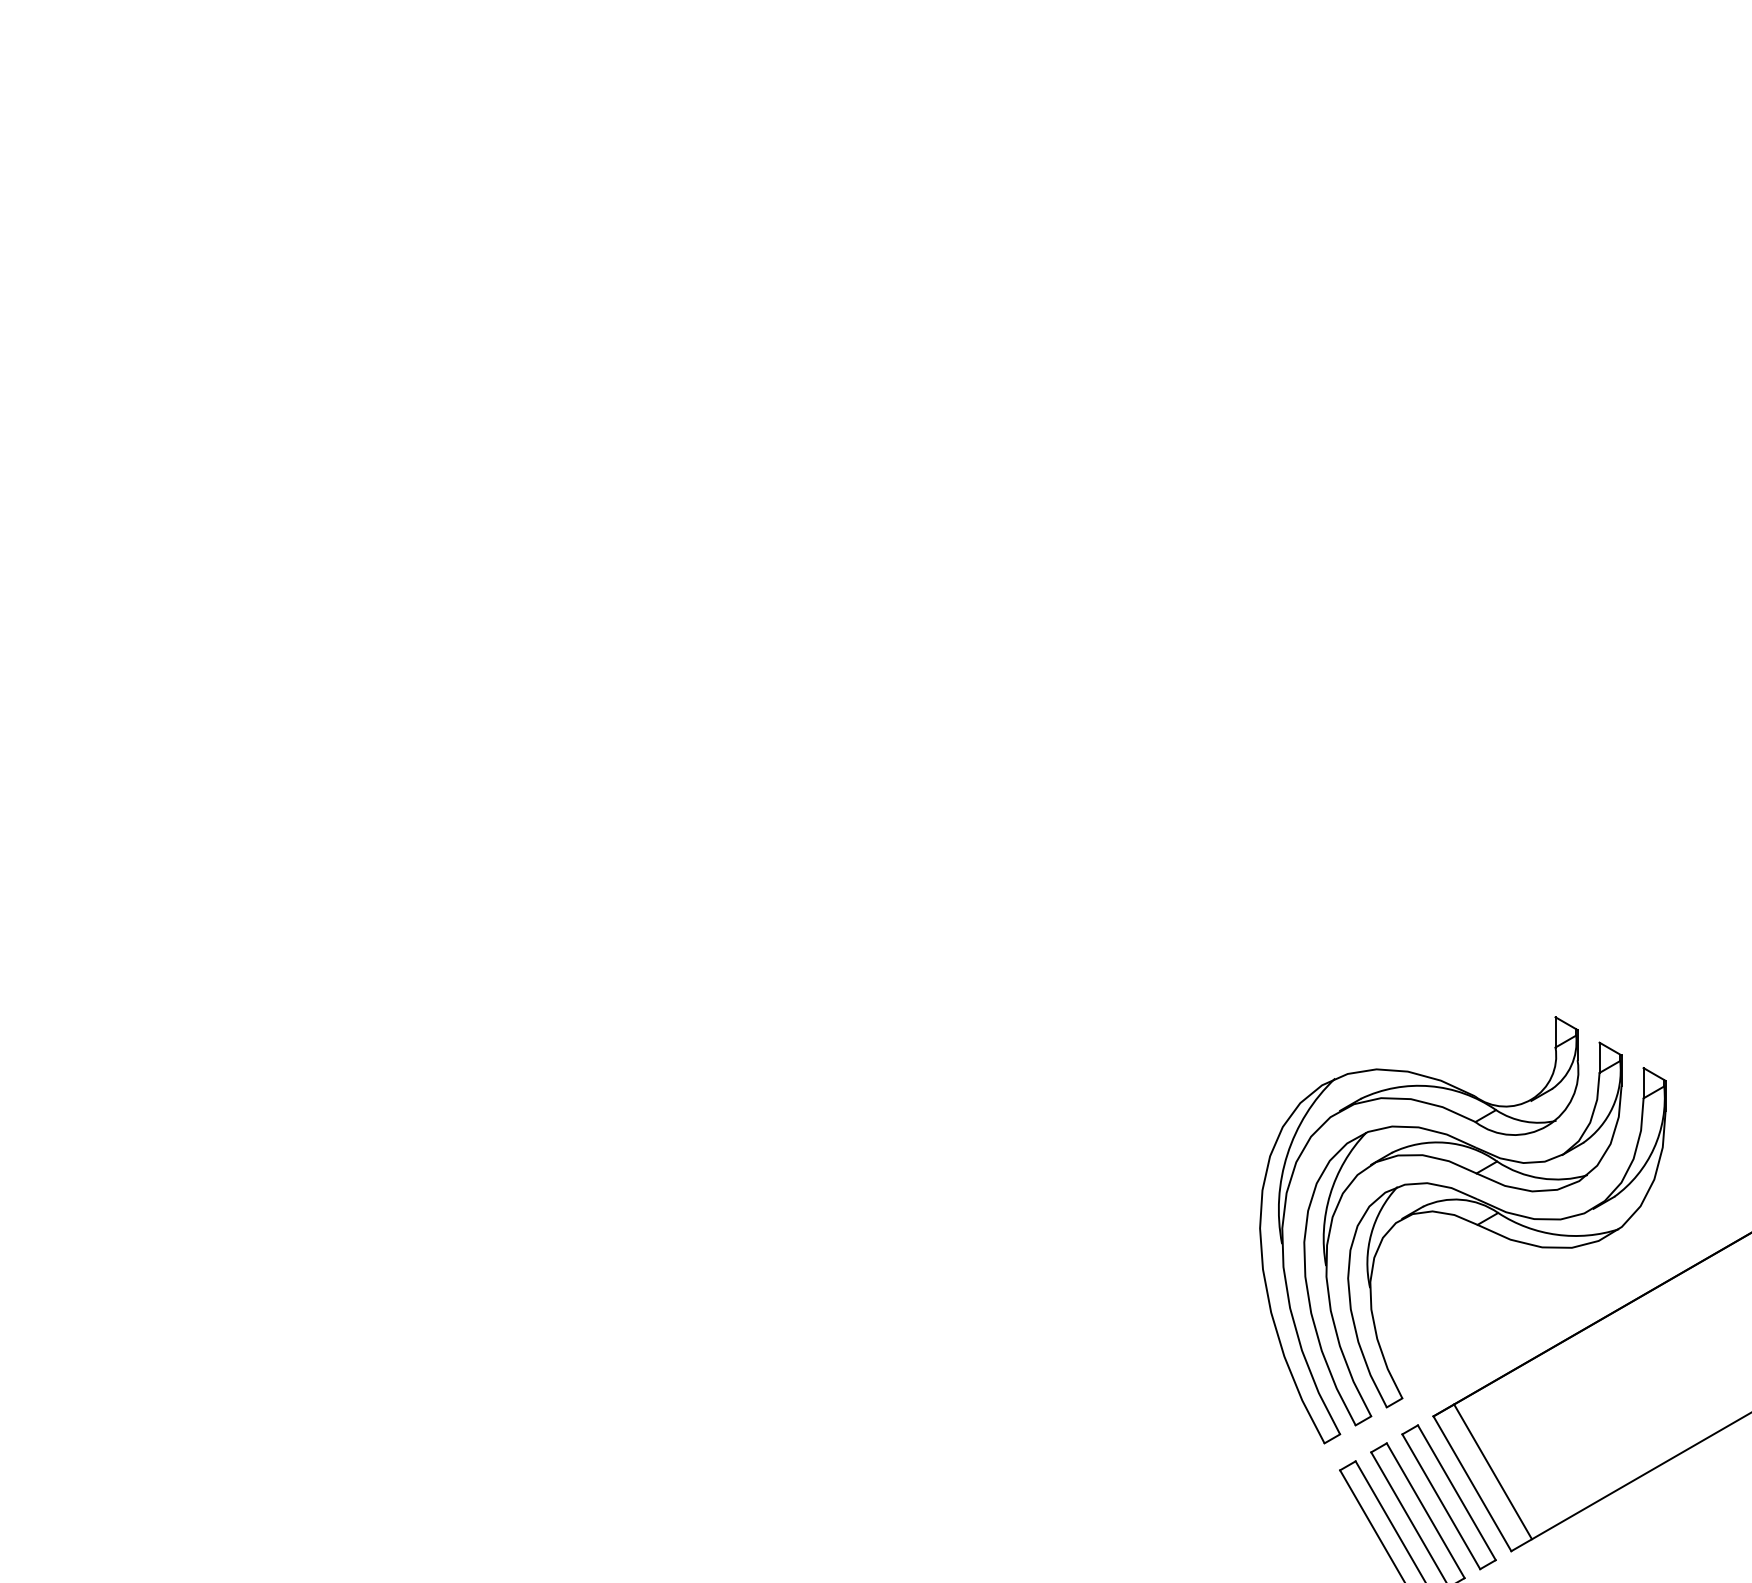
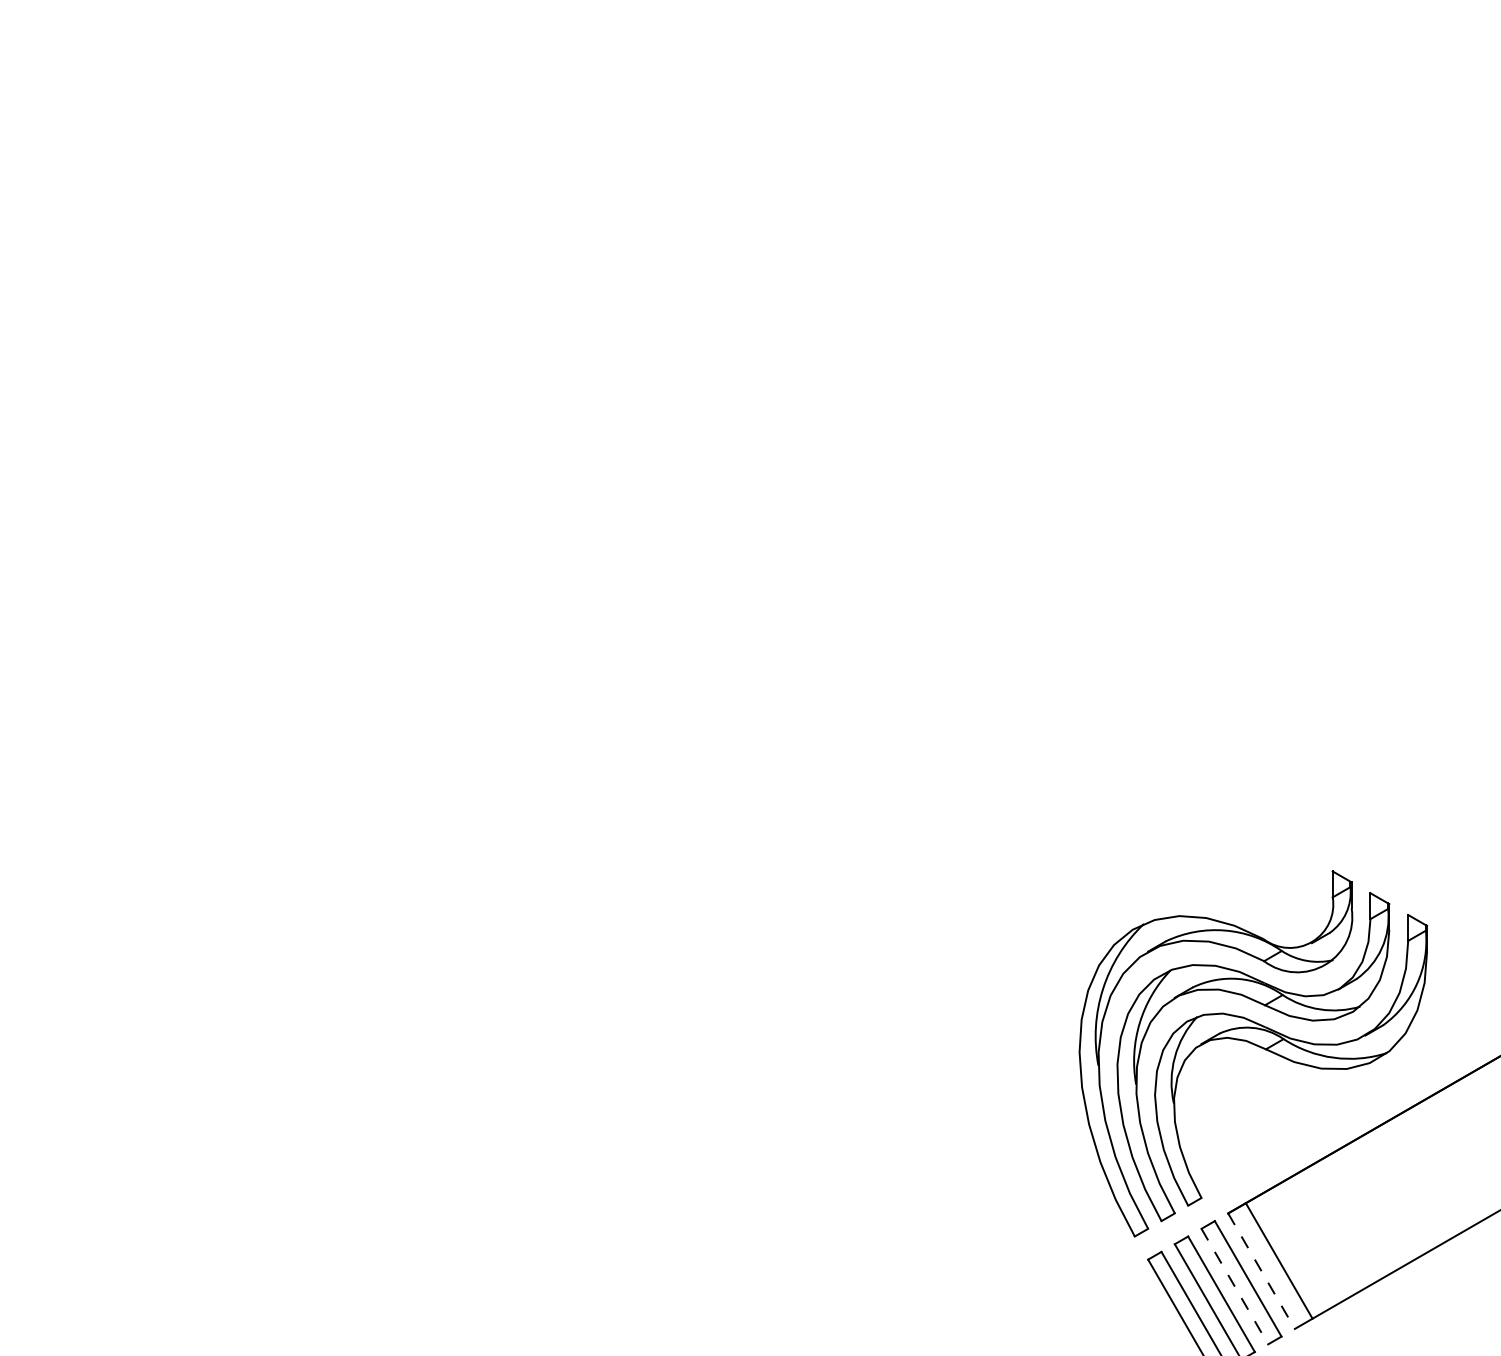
line: (1472, 1484) -> (1261, 1271), solid -> dashed
line: (1440, 1501) -> (1234, 1286), solid -> dashed

